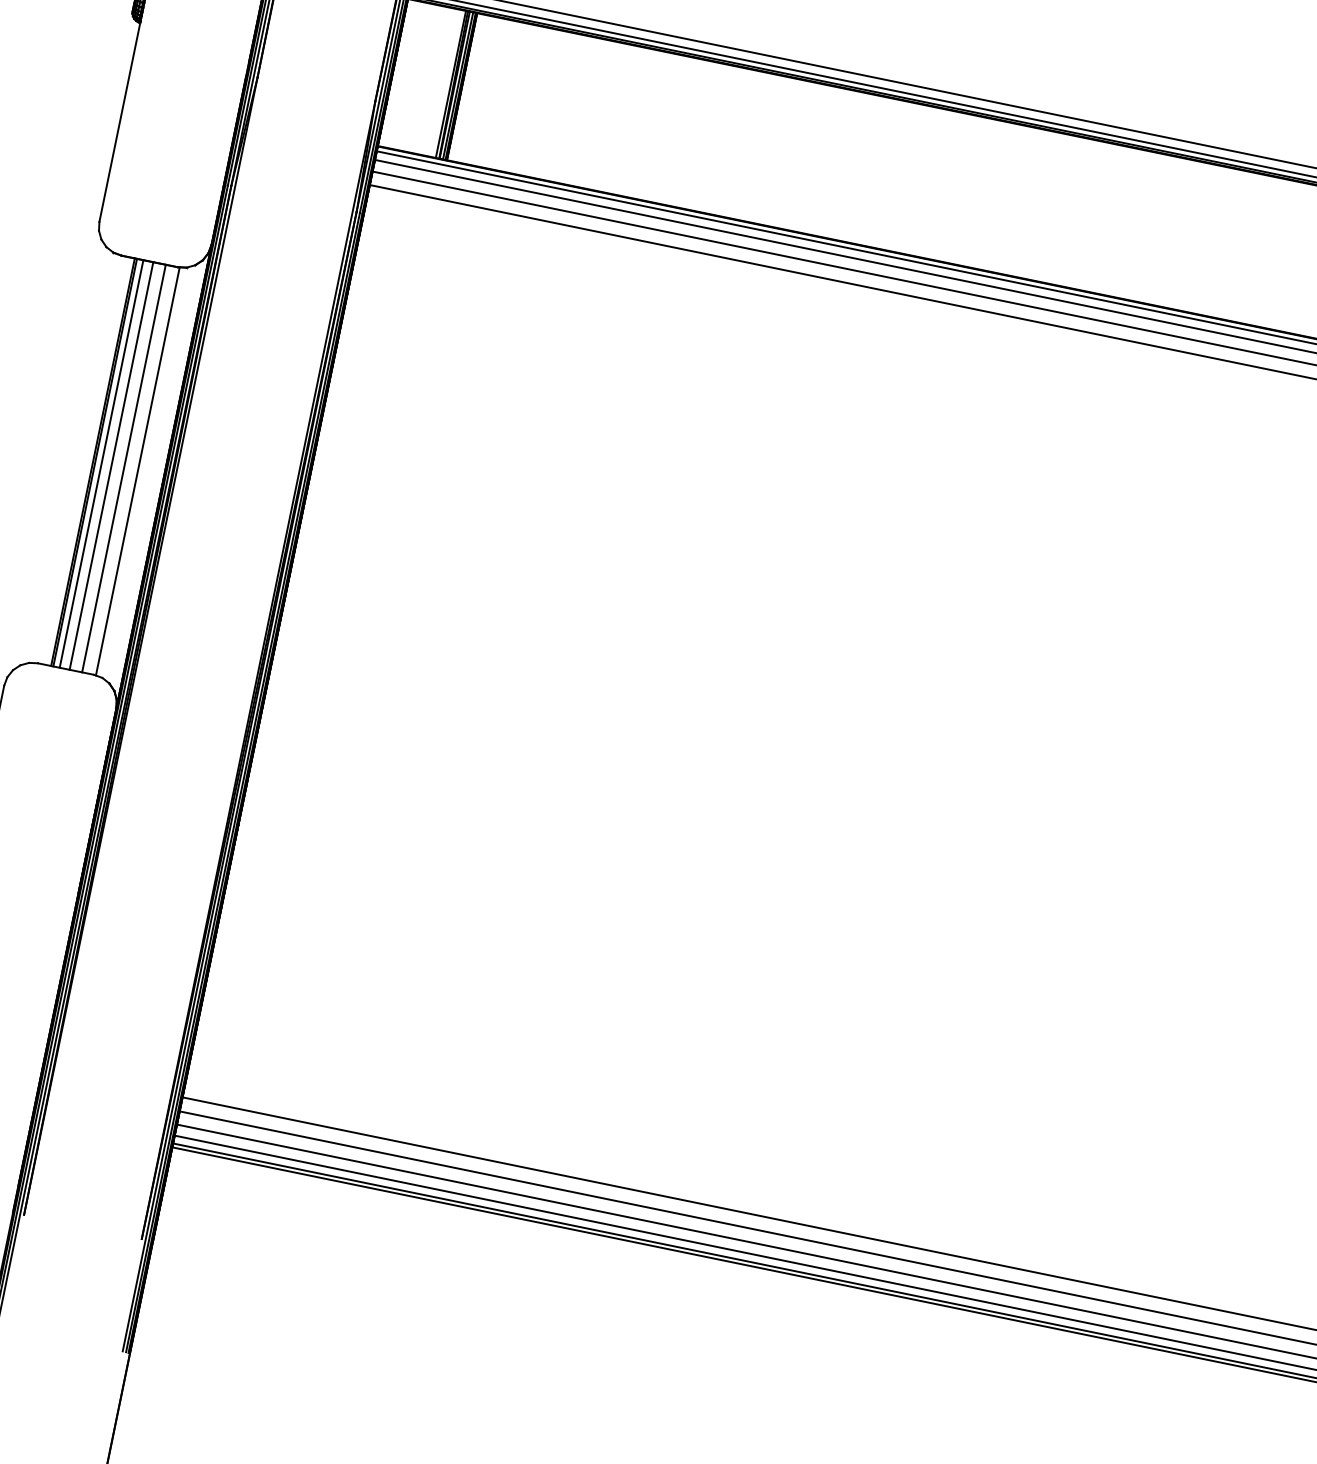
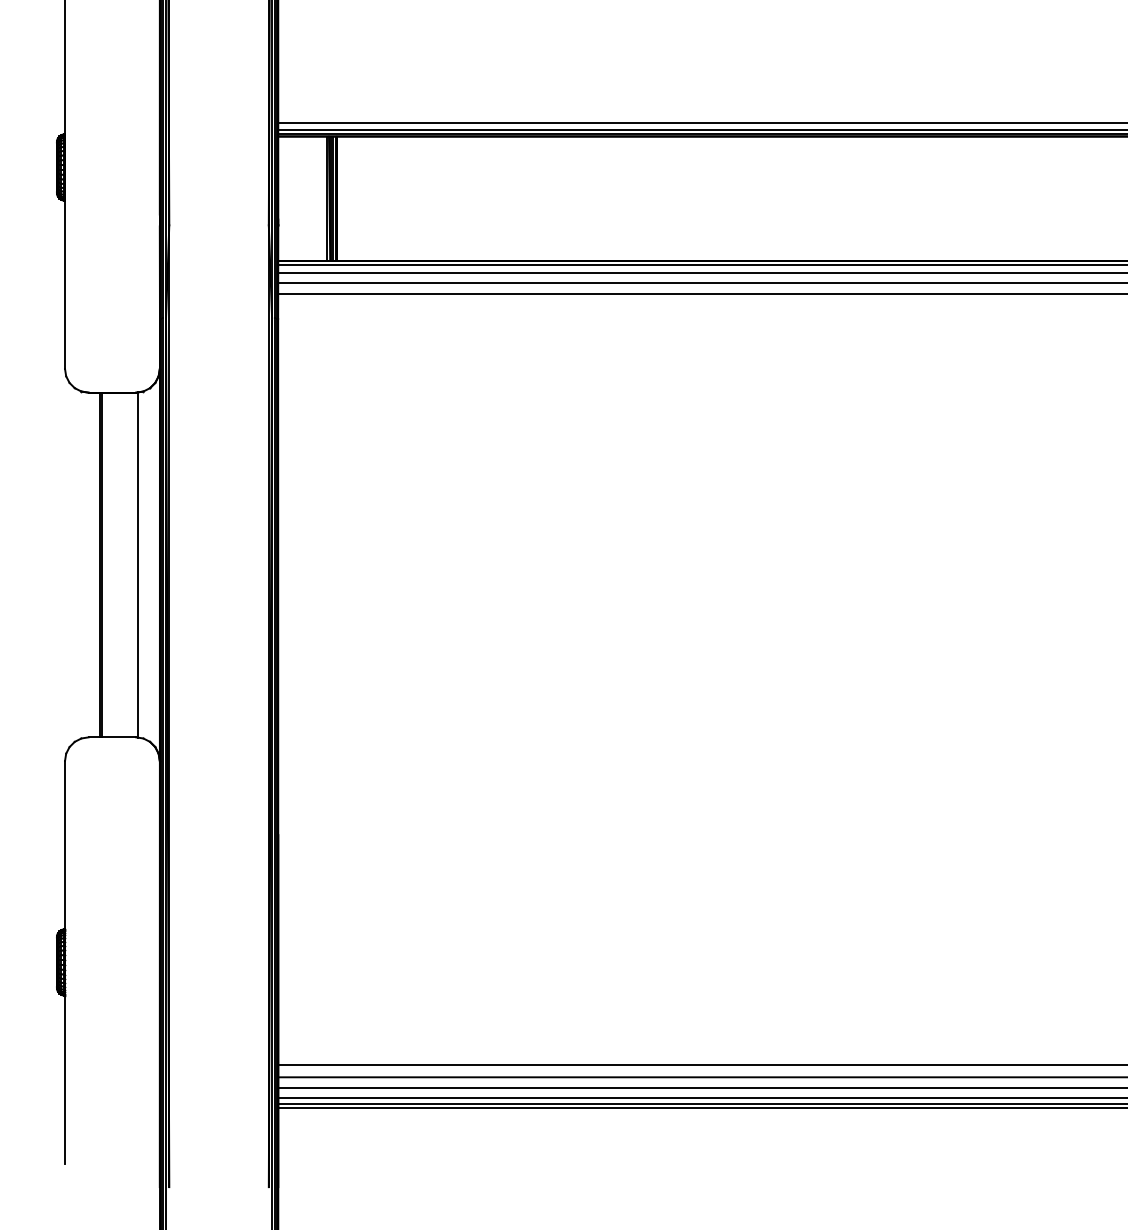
line: (102, 463) -> (107, 564), removed
line: (111, 465) -> (115, 564), removed
line: (124, 468) -> (126, 564), removed

